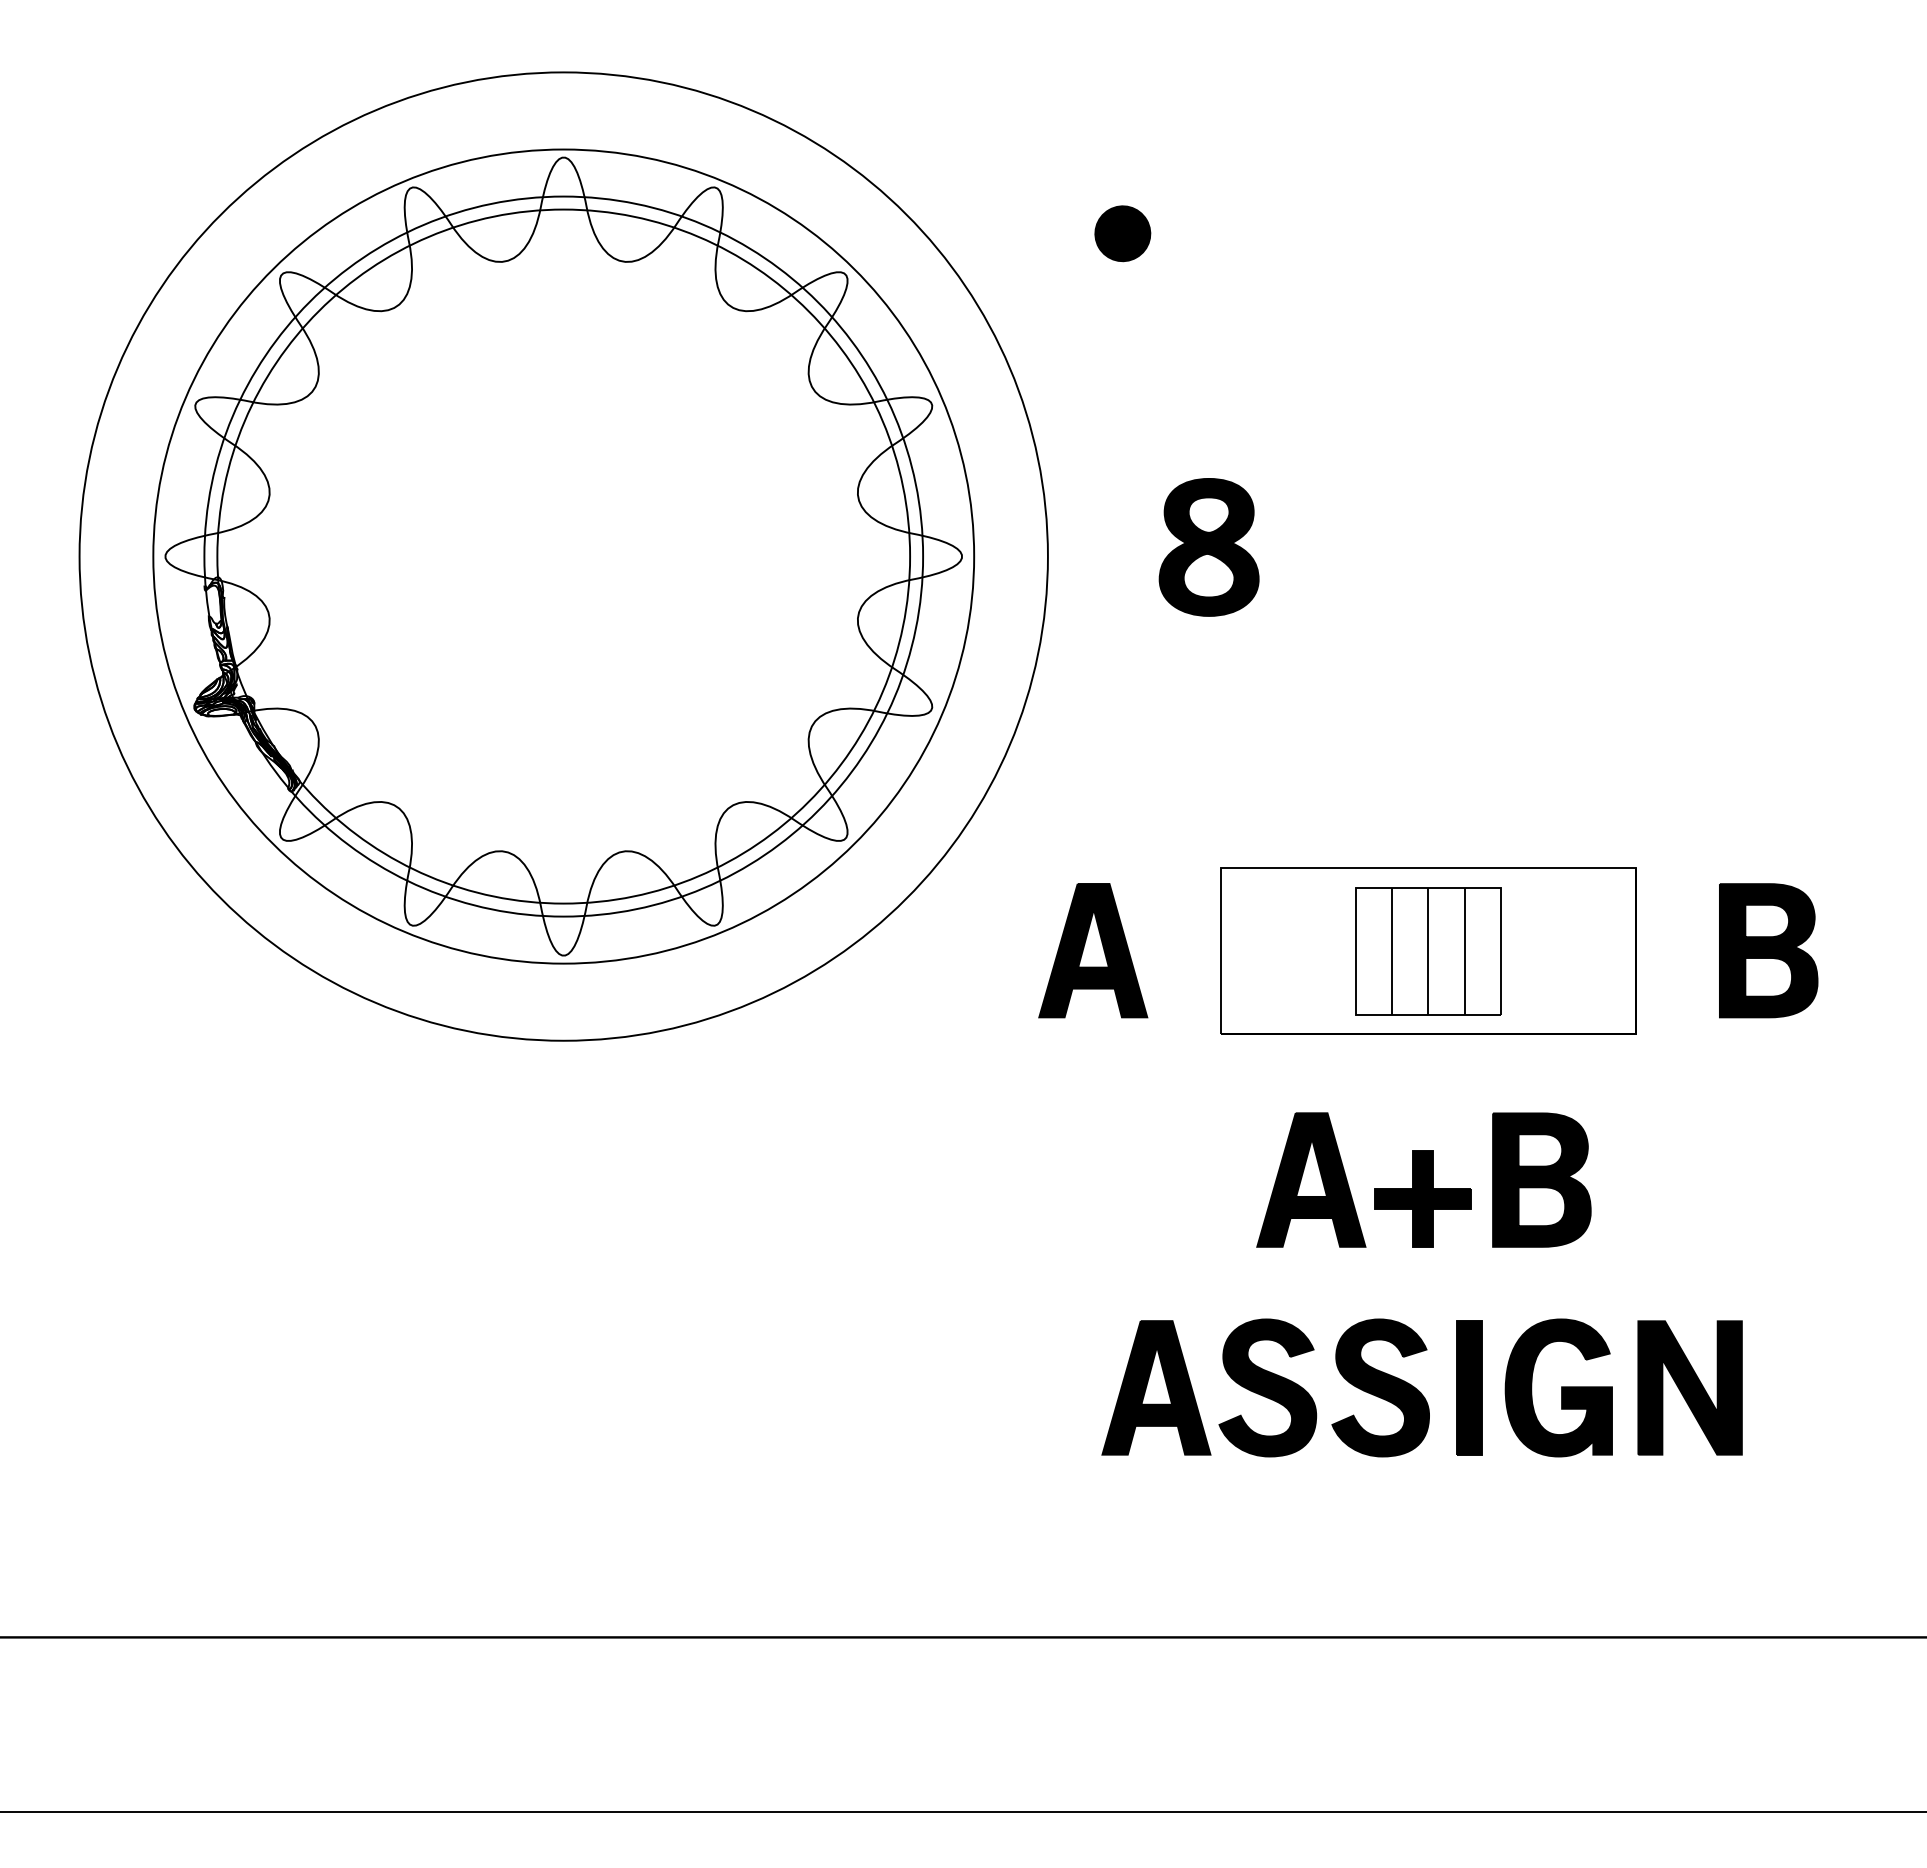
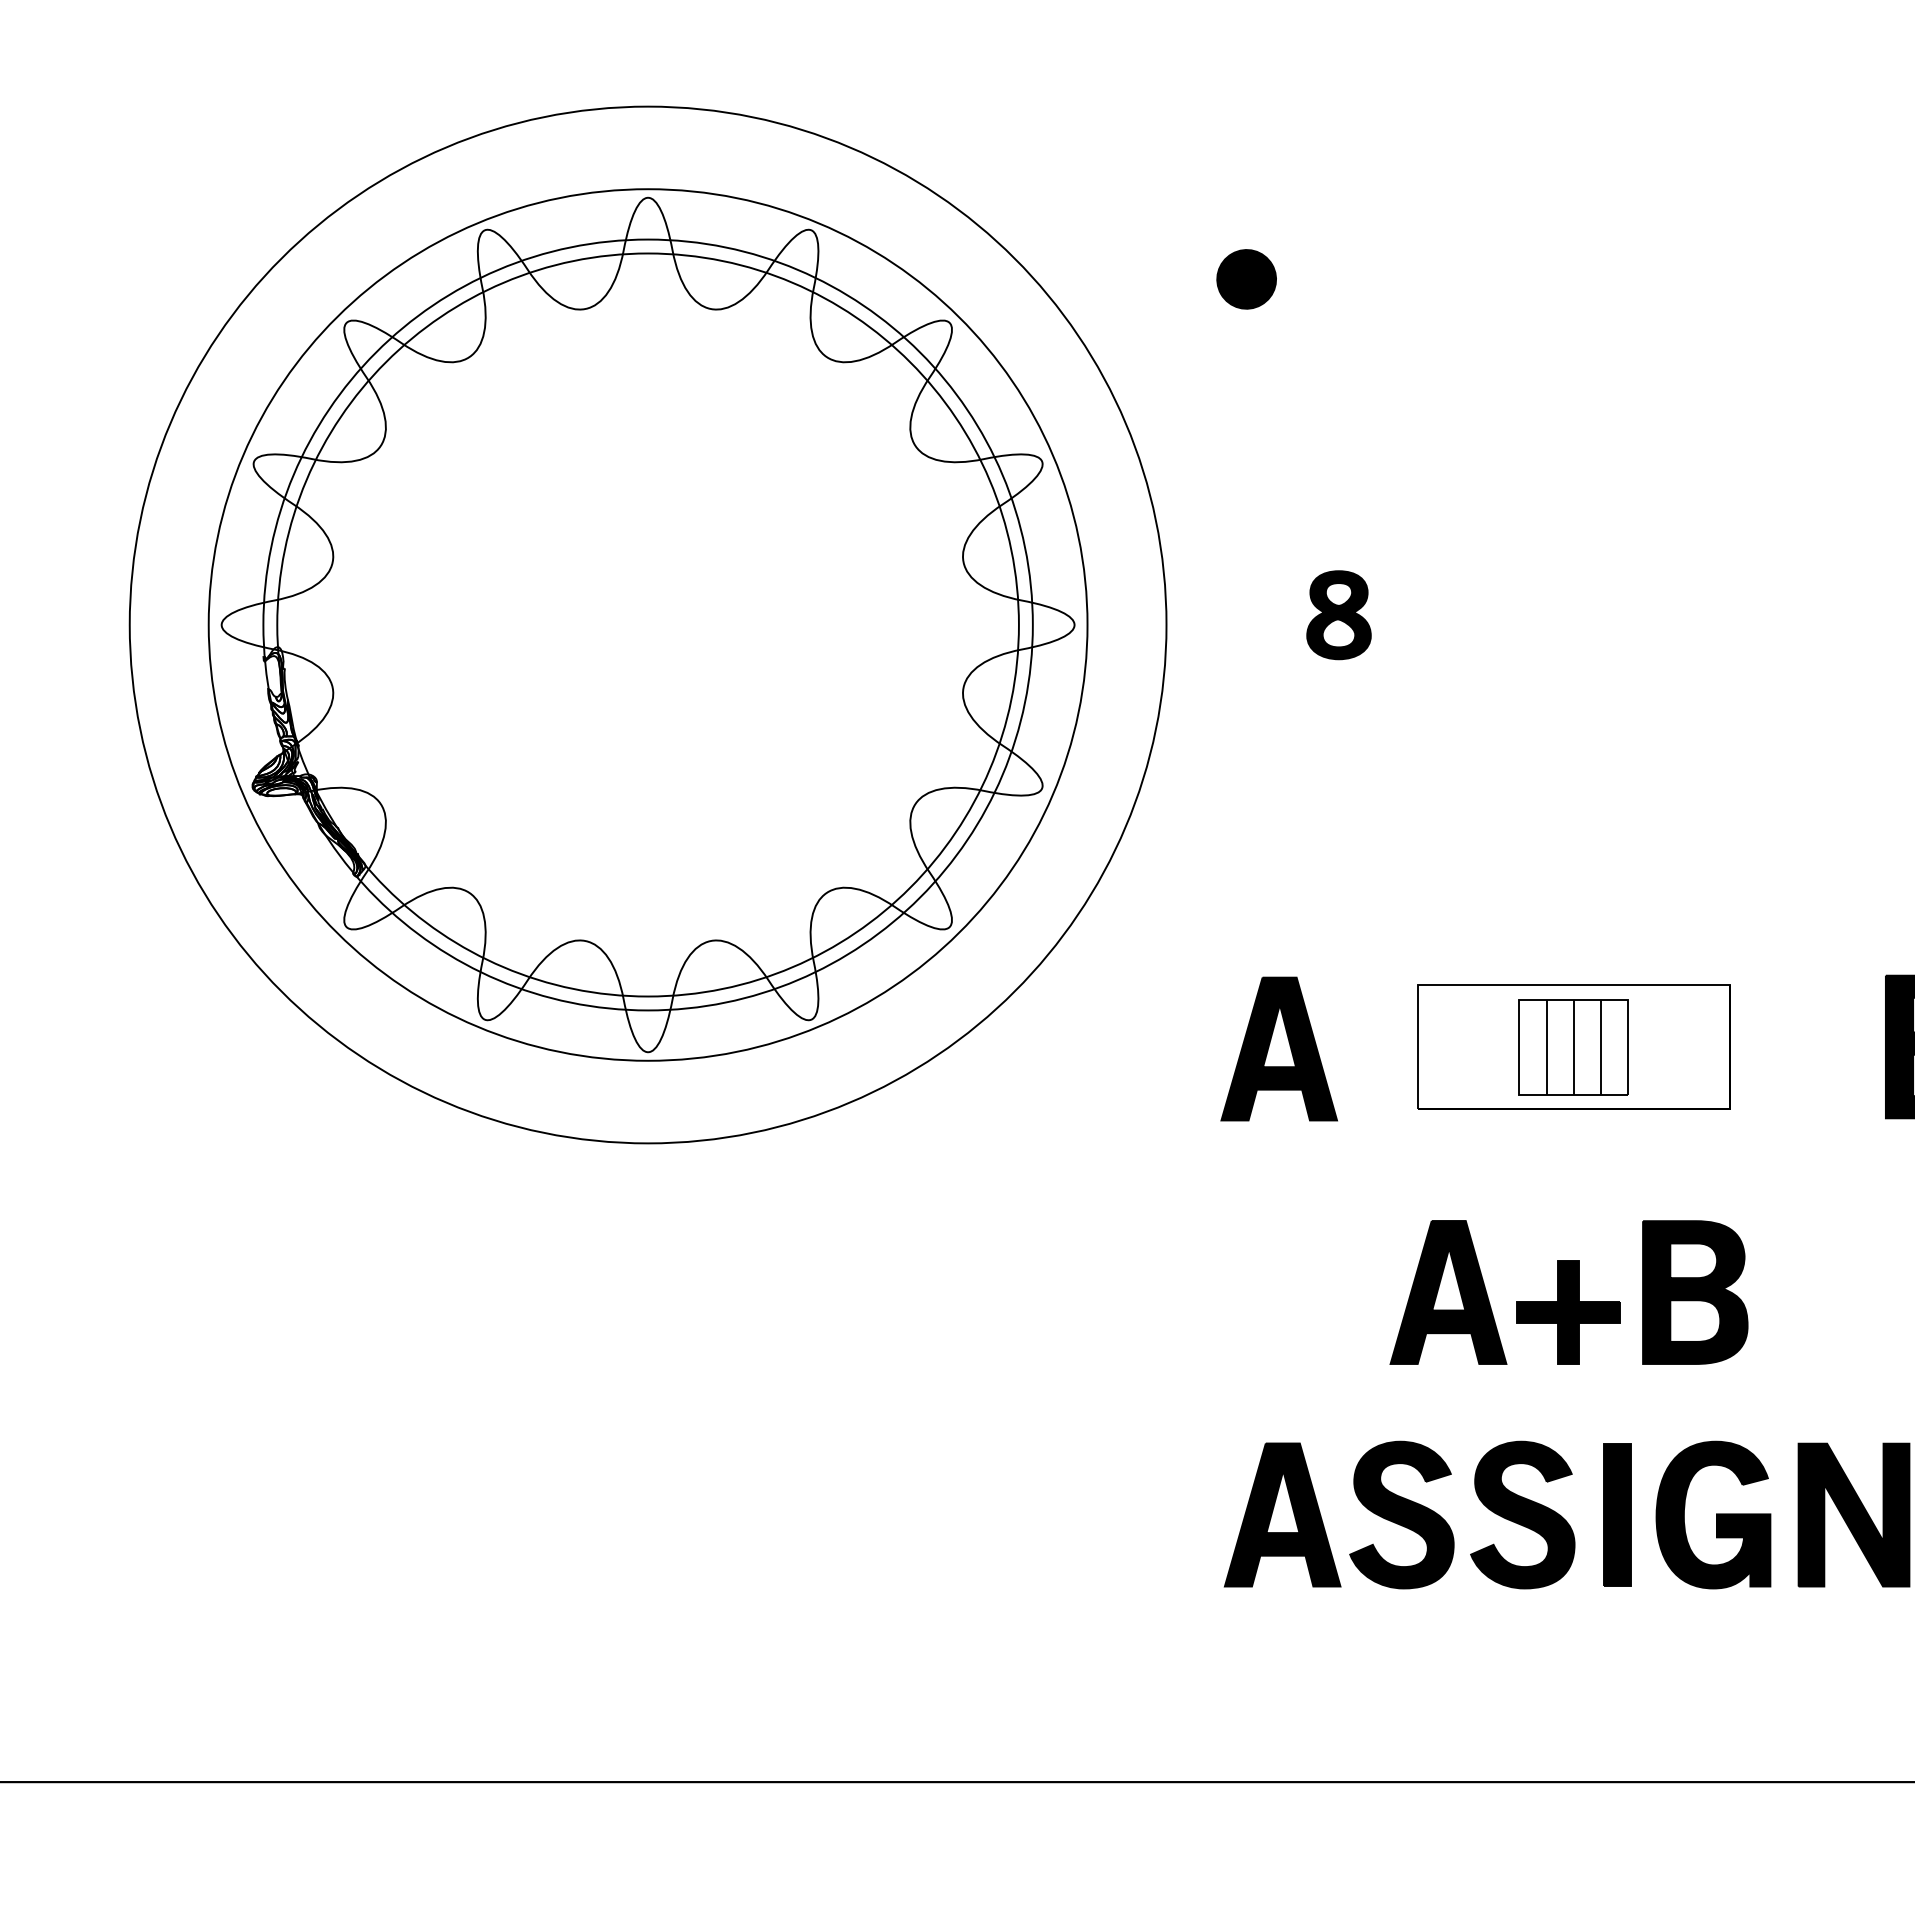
part: (1208, 547) -> (1338, 615), size x0.6
part: (1093, 950) -> (1279, 1048), moved
part: (1428, 950) -> (1573, 1046), size x0.7

